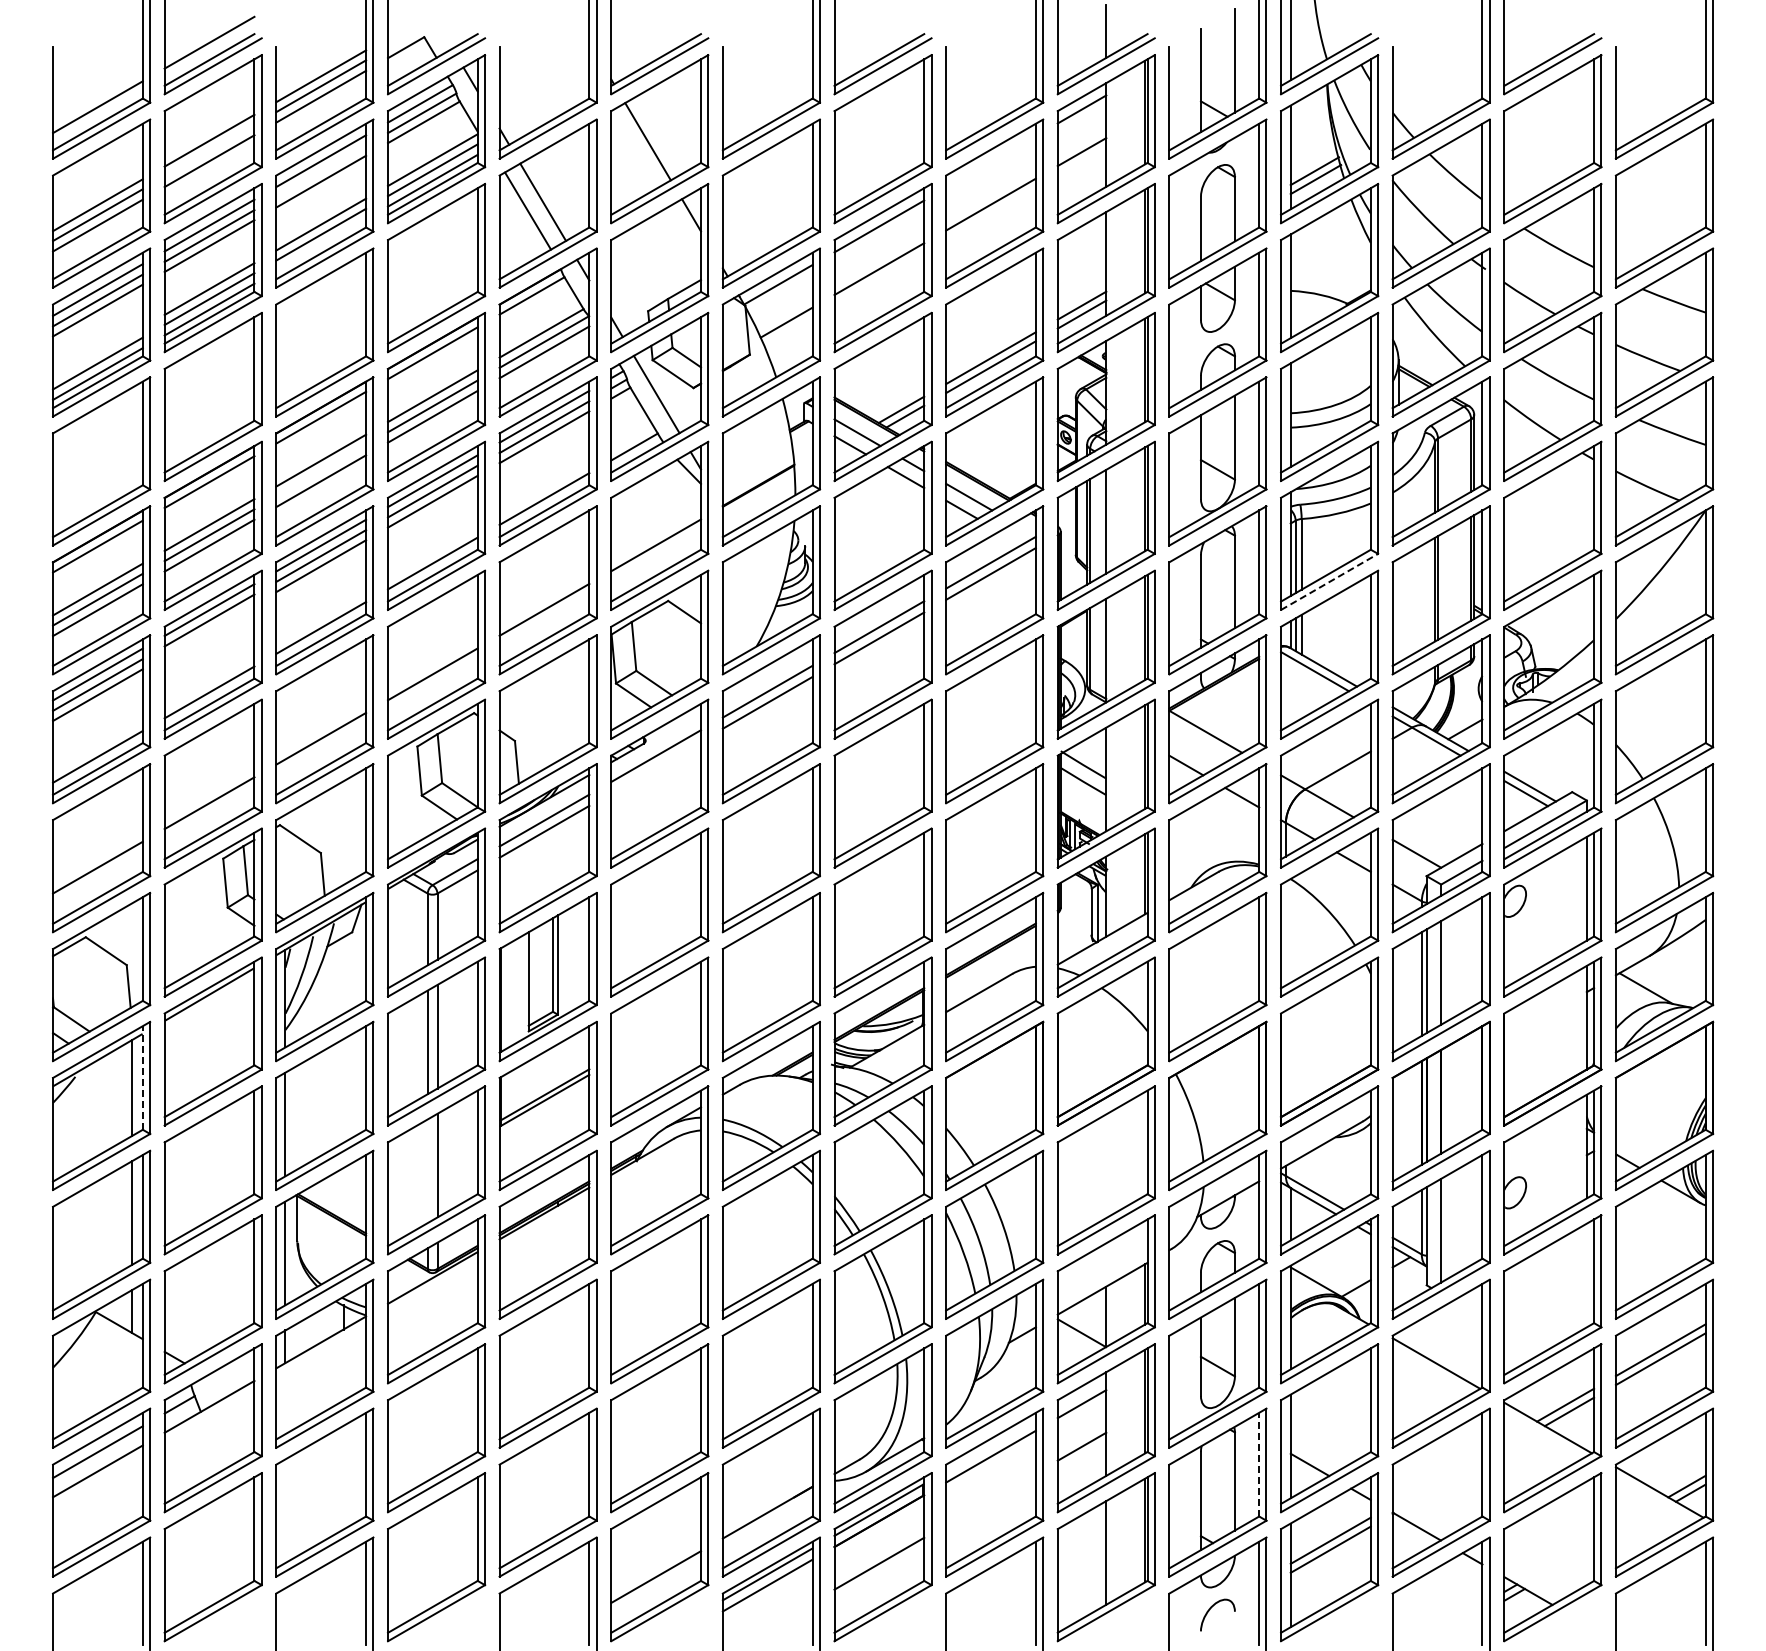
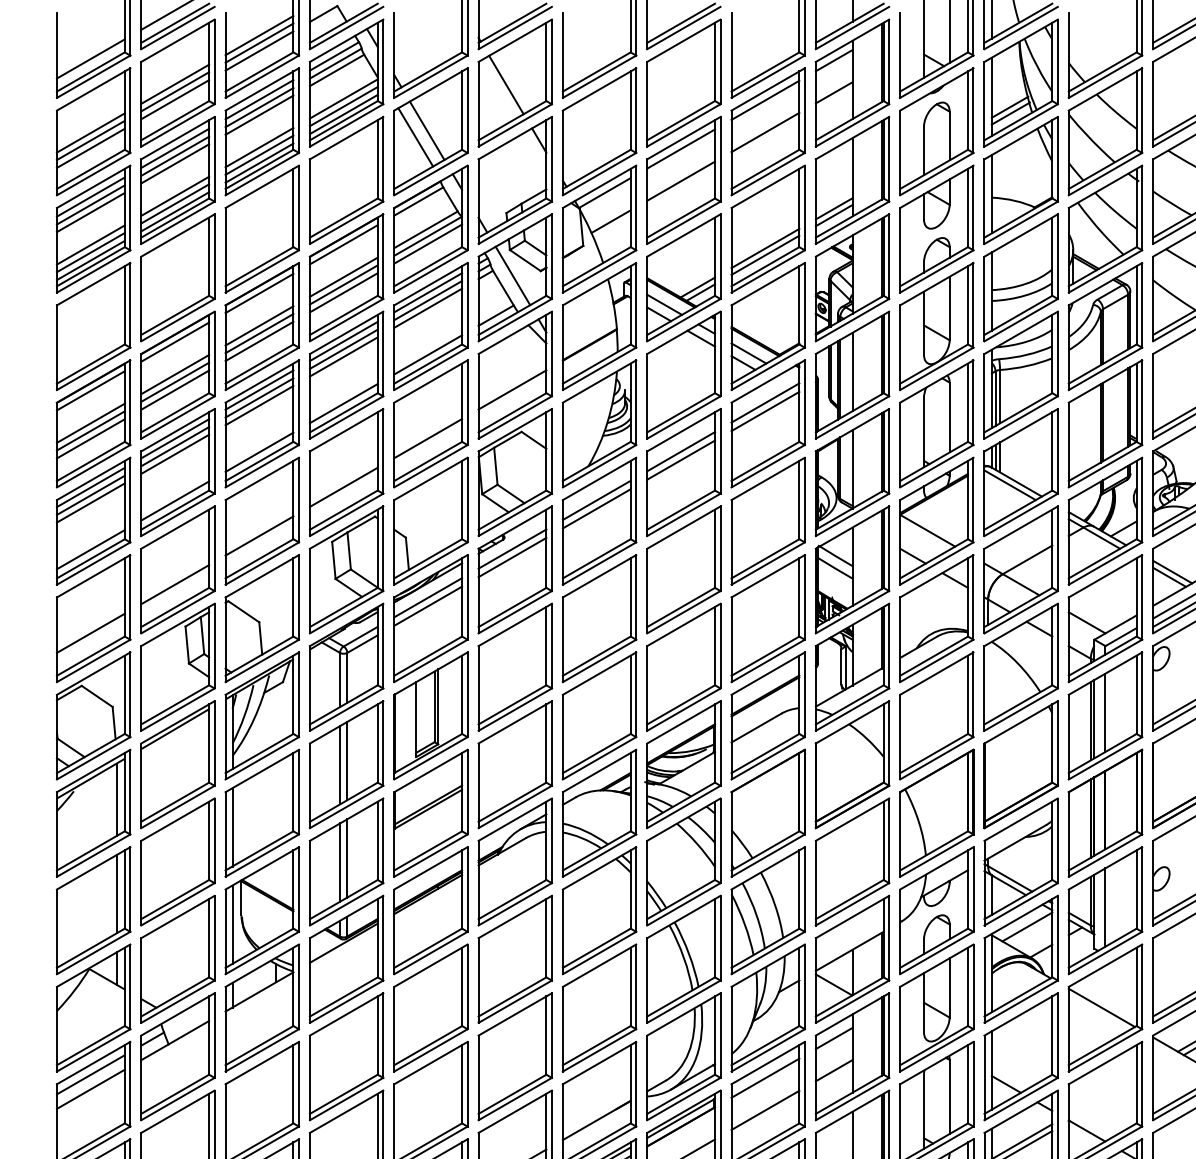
line: (209, 150) -> (175, 91), added
line: (990, 161) -> (765, 99), added
line: (321, 171) -> (259, 107), added
line: (321, 245) -> (259, 163), added
line: (97, 353) -> (90, 244), added
line: (321, 470) -> (259, 333), added
line: (1330, 581) -> (1021, 417), dashed -> solid
line: (209, 630) -> (175, 454), added
line: (656, 767) -> (512, 557), added
line: (142, 1077) -> (124, 791), dashed -> solid
line: (427, 1171) -> (339, 862), added
line: (1337, 1256) -> (1027, 927), added
line: (1259, 1464) -> (968, 1084), dashed -> solid
line: (990, 1499) -> (765, 1110), added

